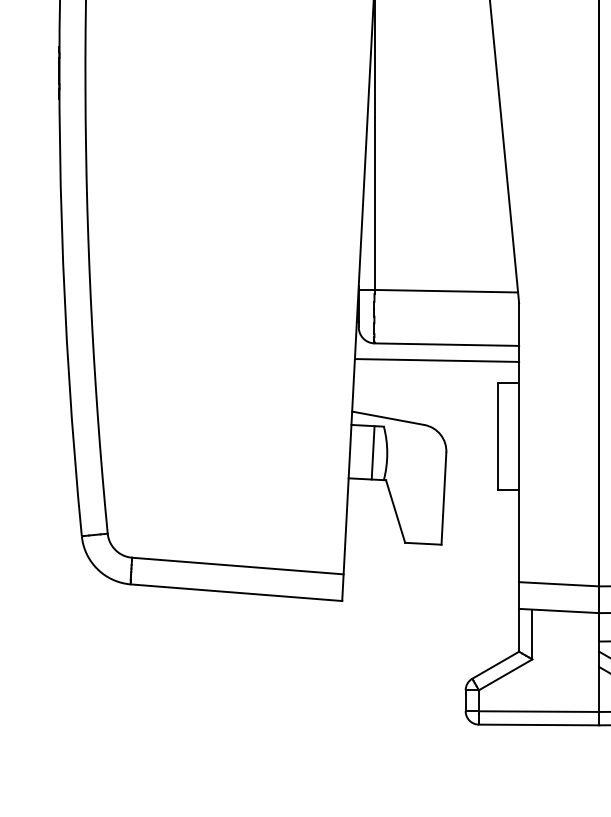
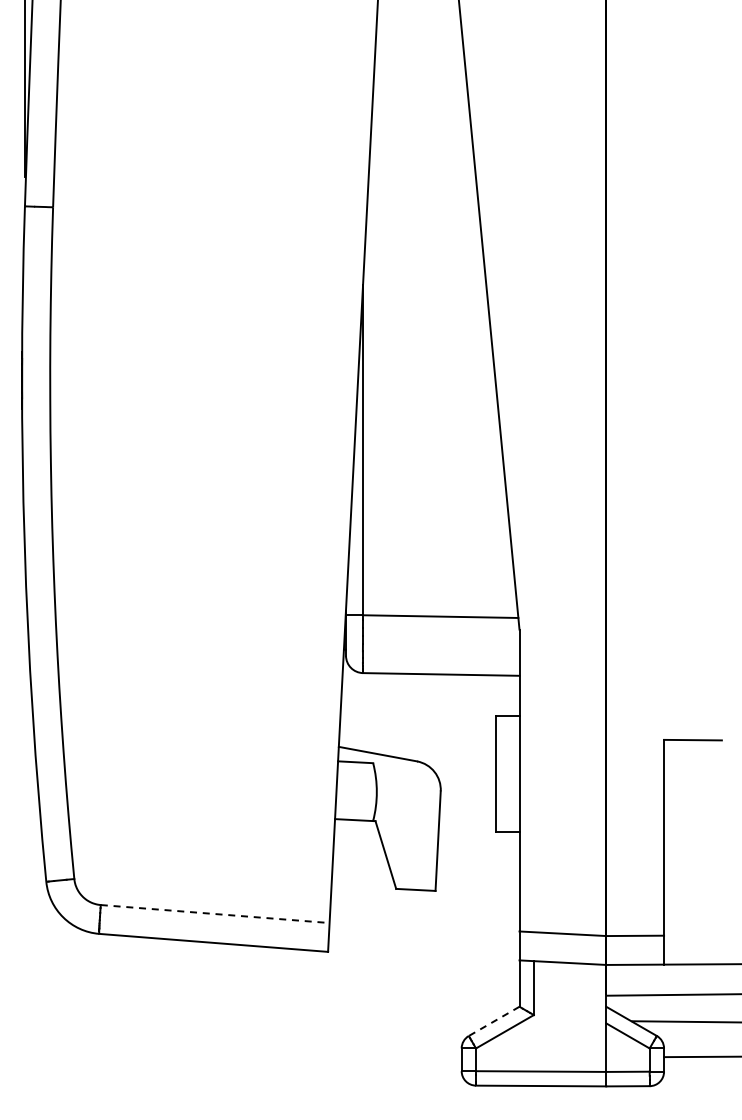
line: (436, 360) -> (430, 691), removed
line: (373, 452) -> (361, 791), removed
line: (238, 566) -> (215, 914), solid -> dashed
line: (495, 665) -> (493, 1021), solid -> dashed

